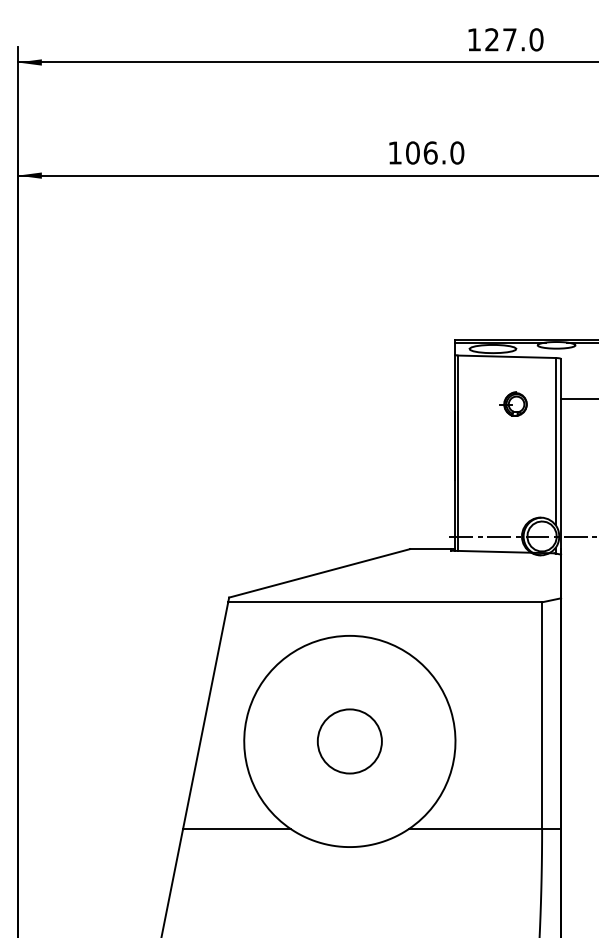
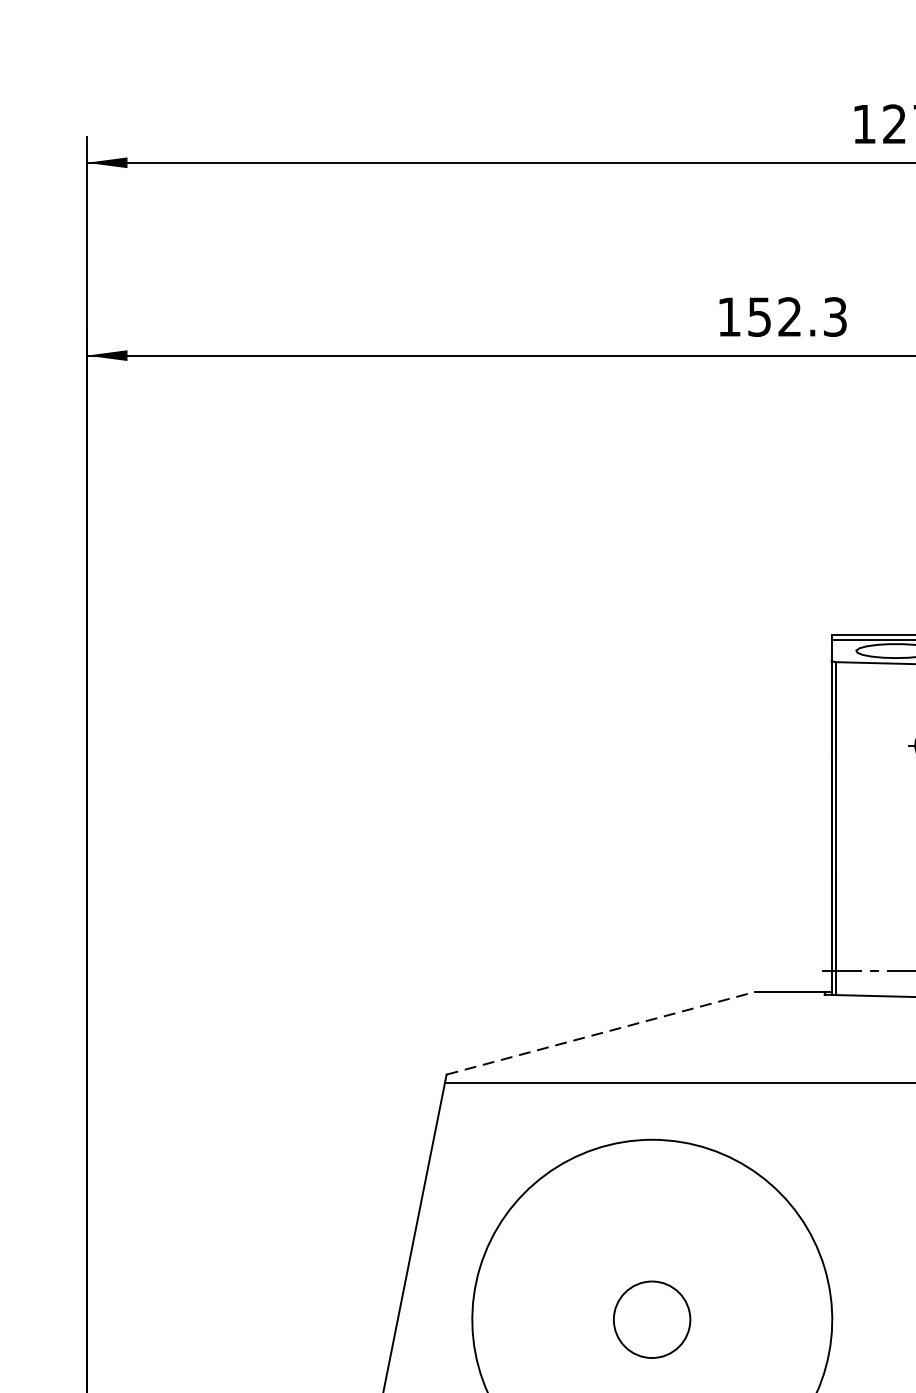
text: (435, 152) -> (798, 316), 106.0 -> 152.3
line: (319, 573) -> (600, 1033), solid -> dashed
circle: (349, 741) -> (651, 1319), size x0.7

